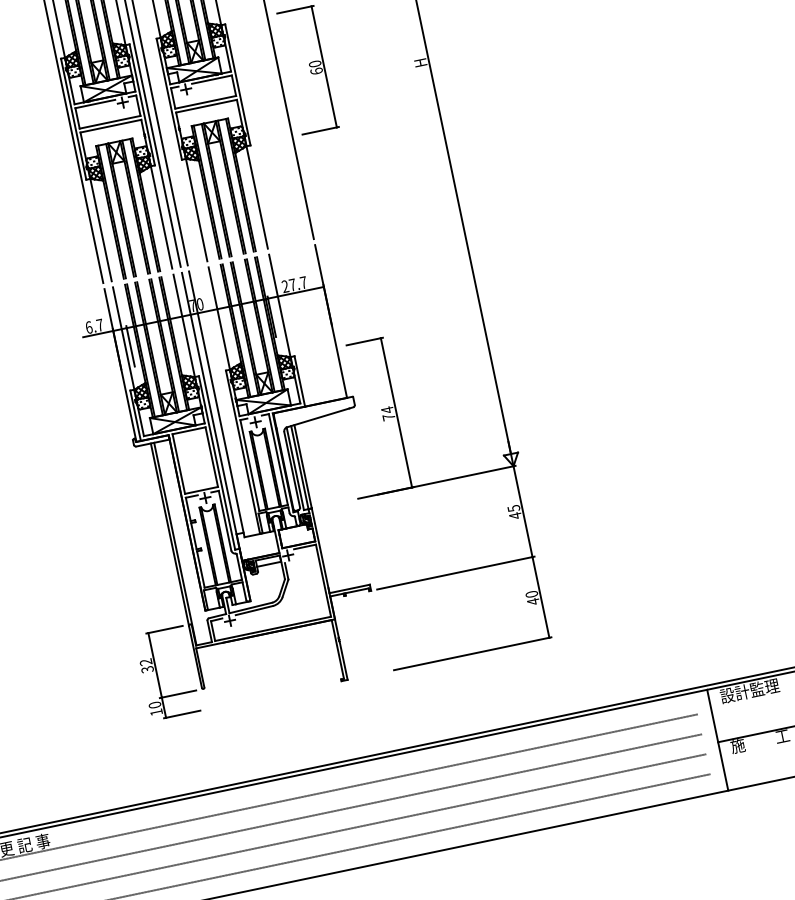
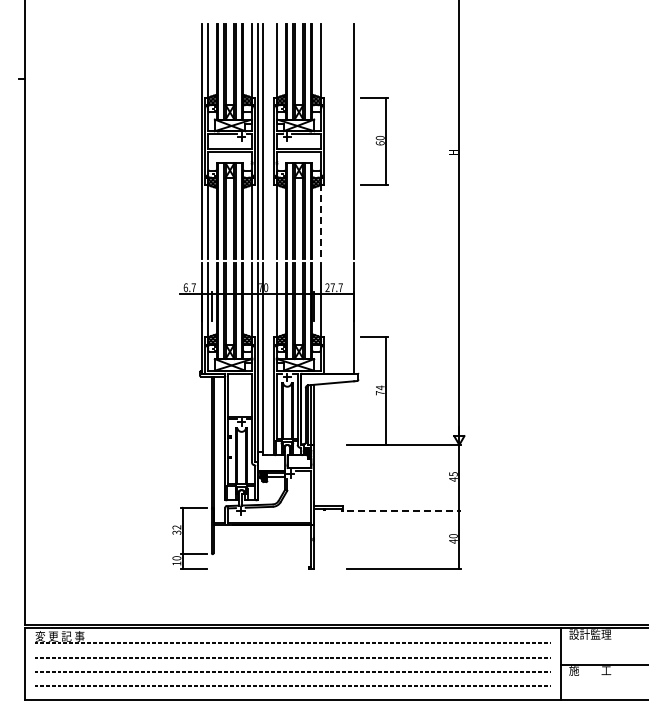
line: (256, 198) -> (320, 222), solid -> dashed
line: (456, 572) -> (404, 510), solid -> dashed

